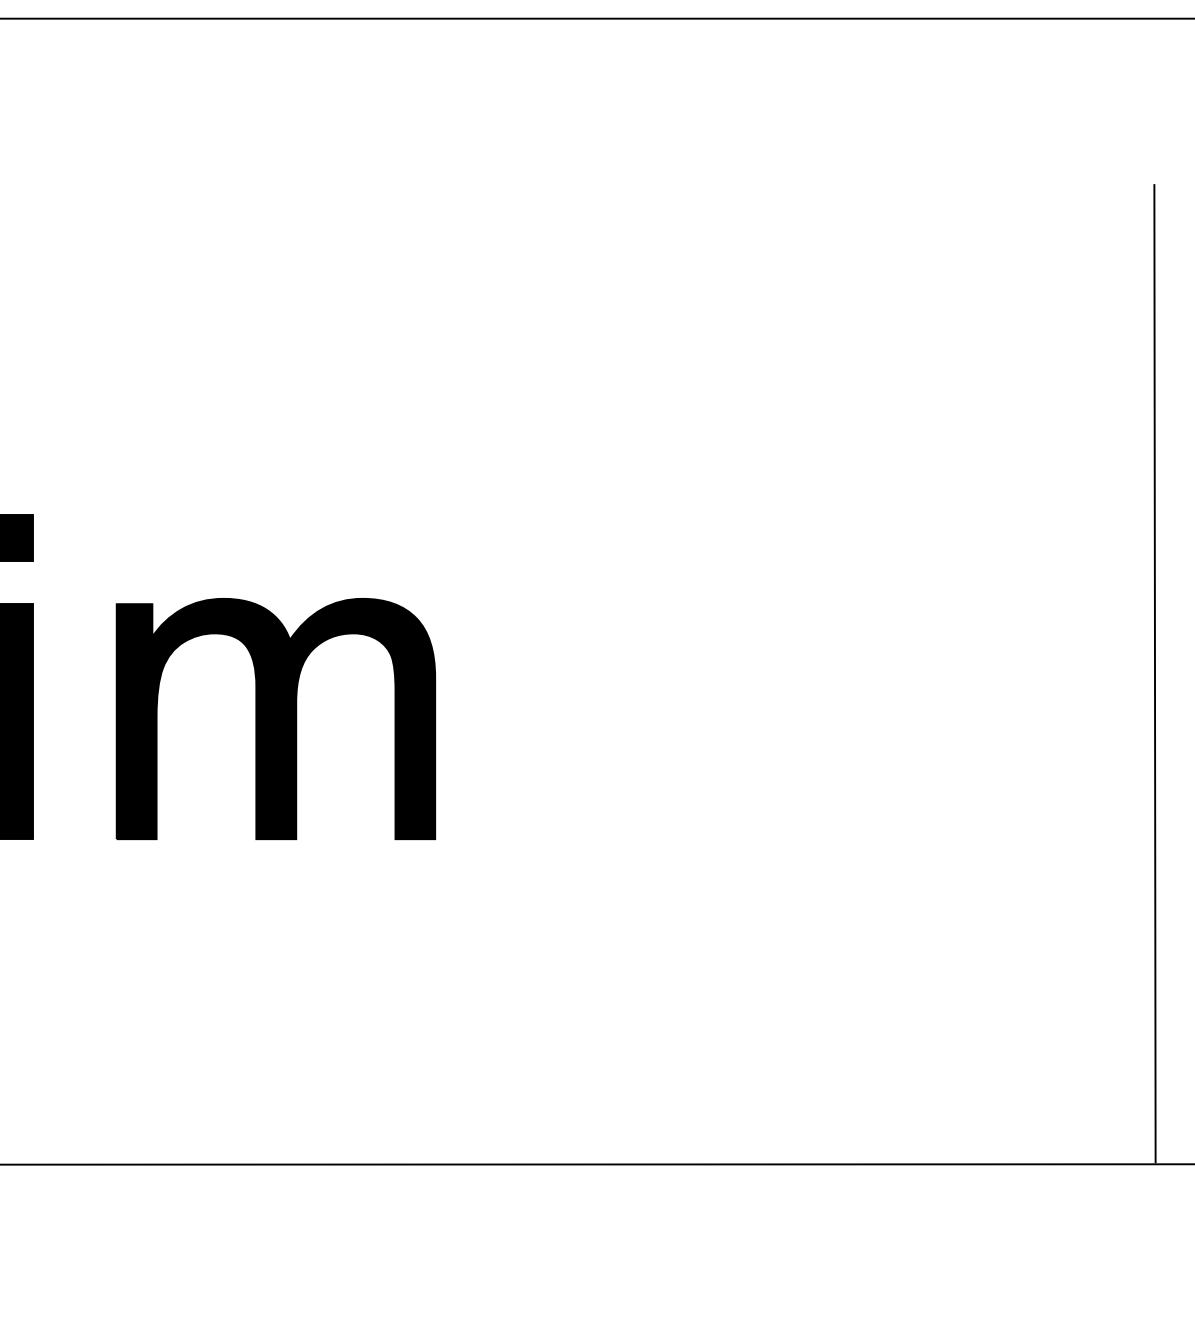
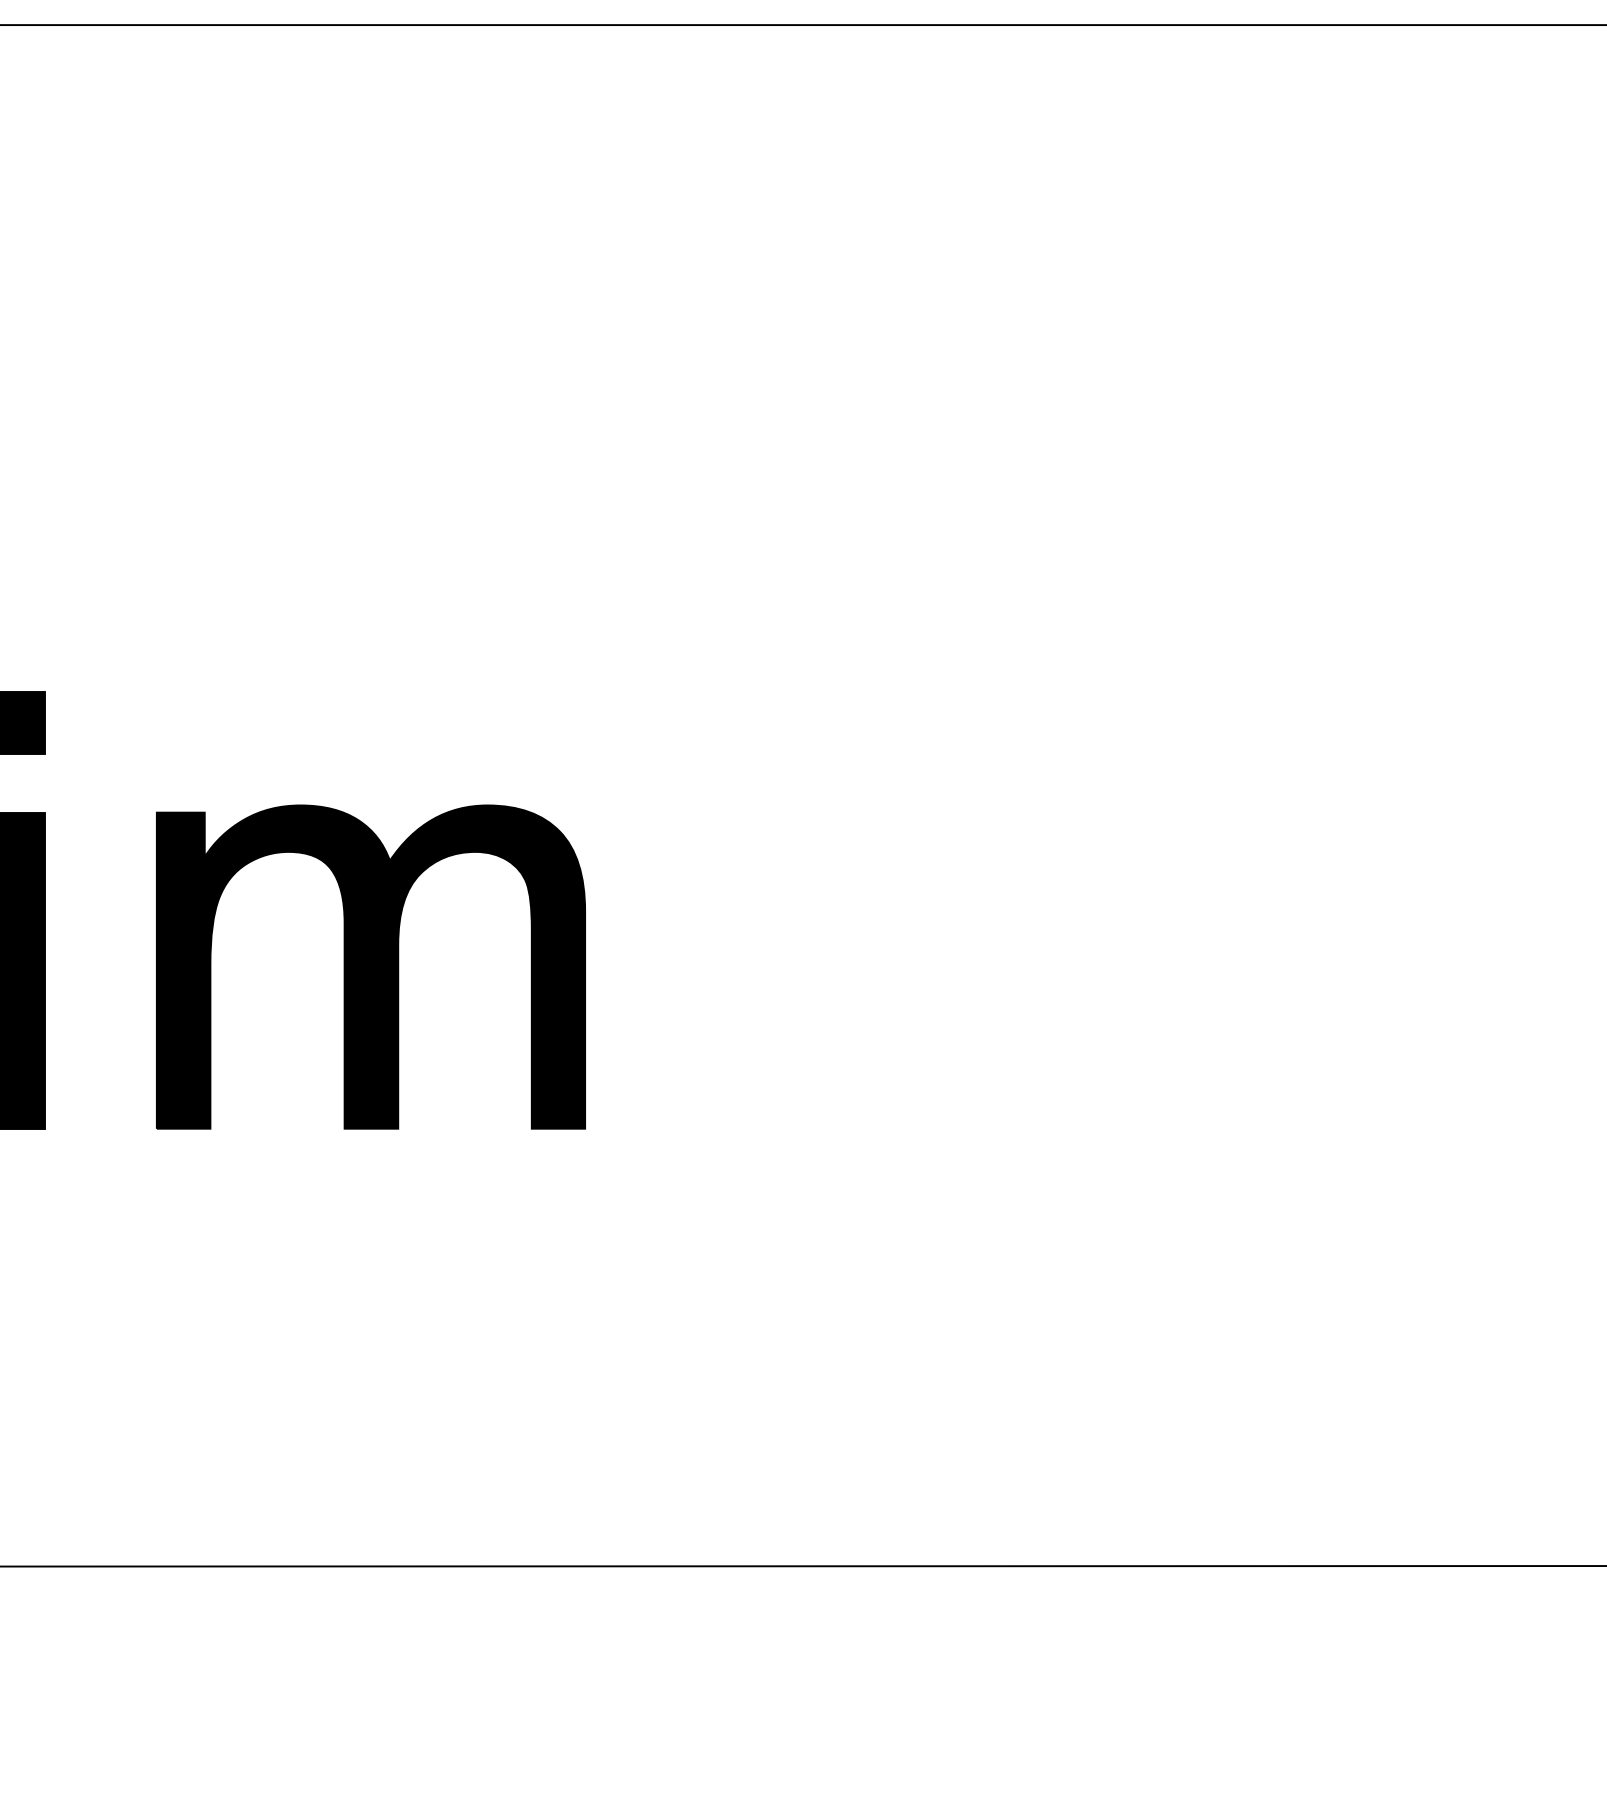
line: (1154, 673) -> (1552, 905), removed

